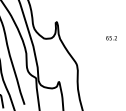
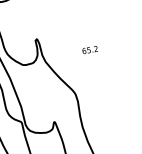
text: (111, 38) -> (90, 50), moved

